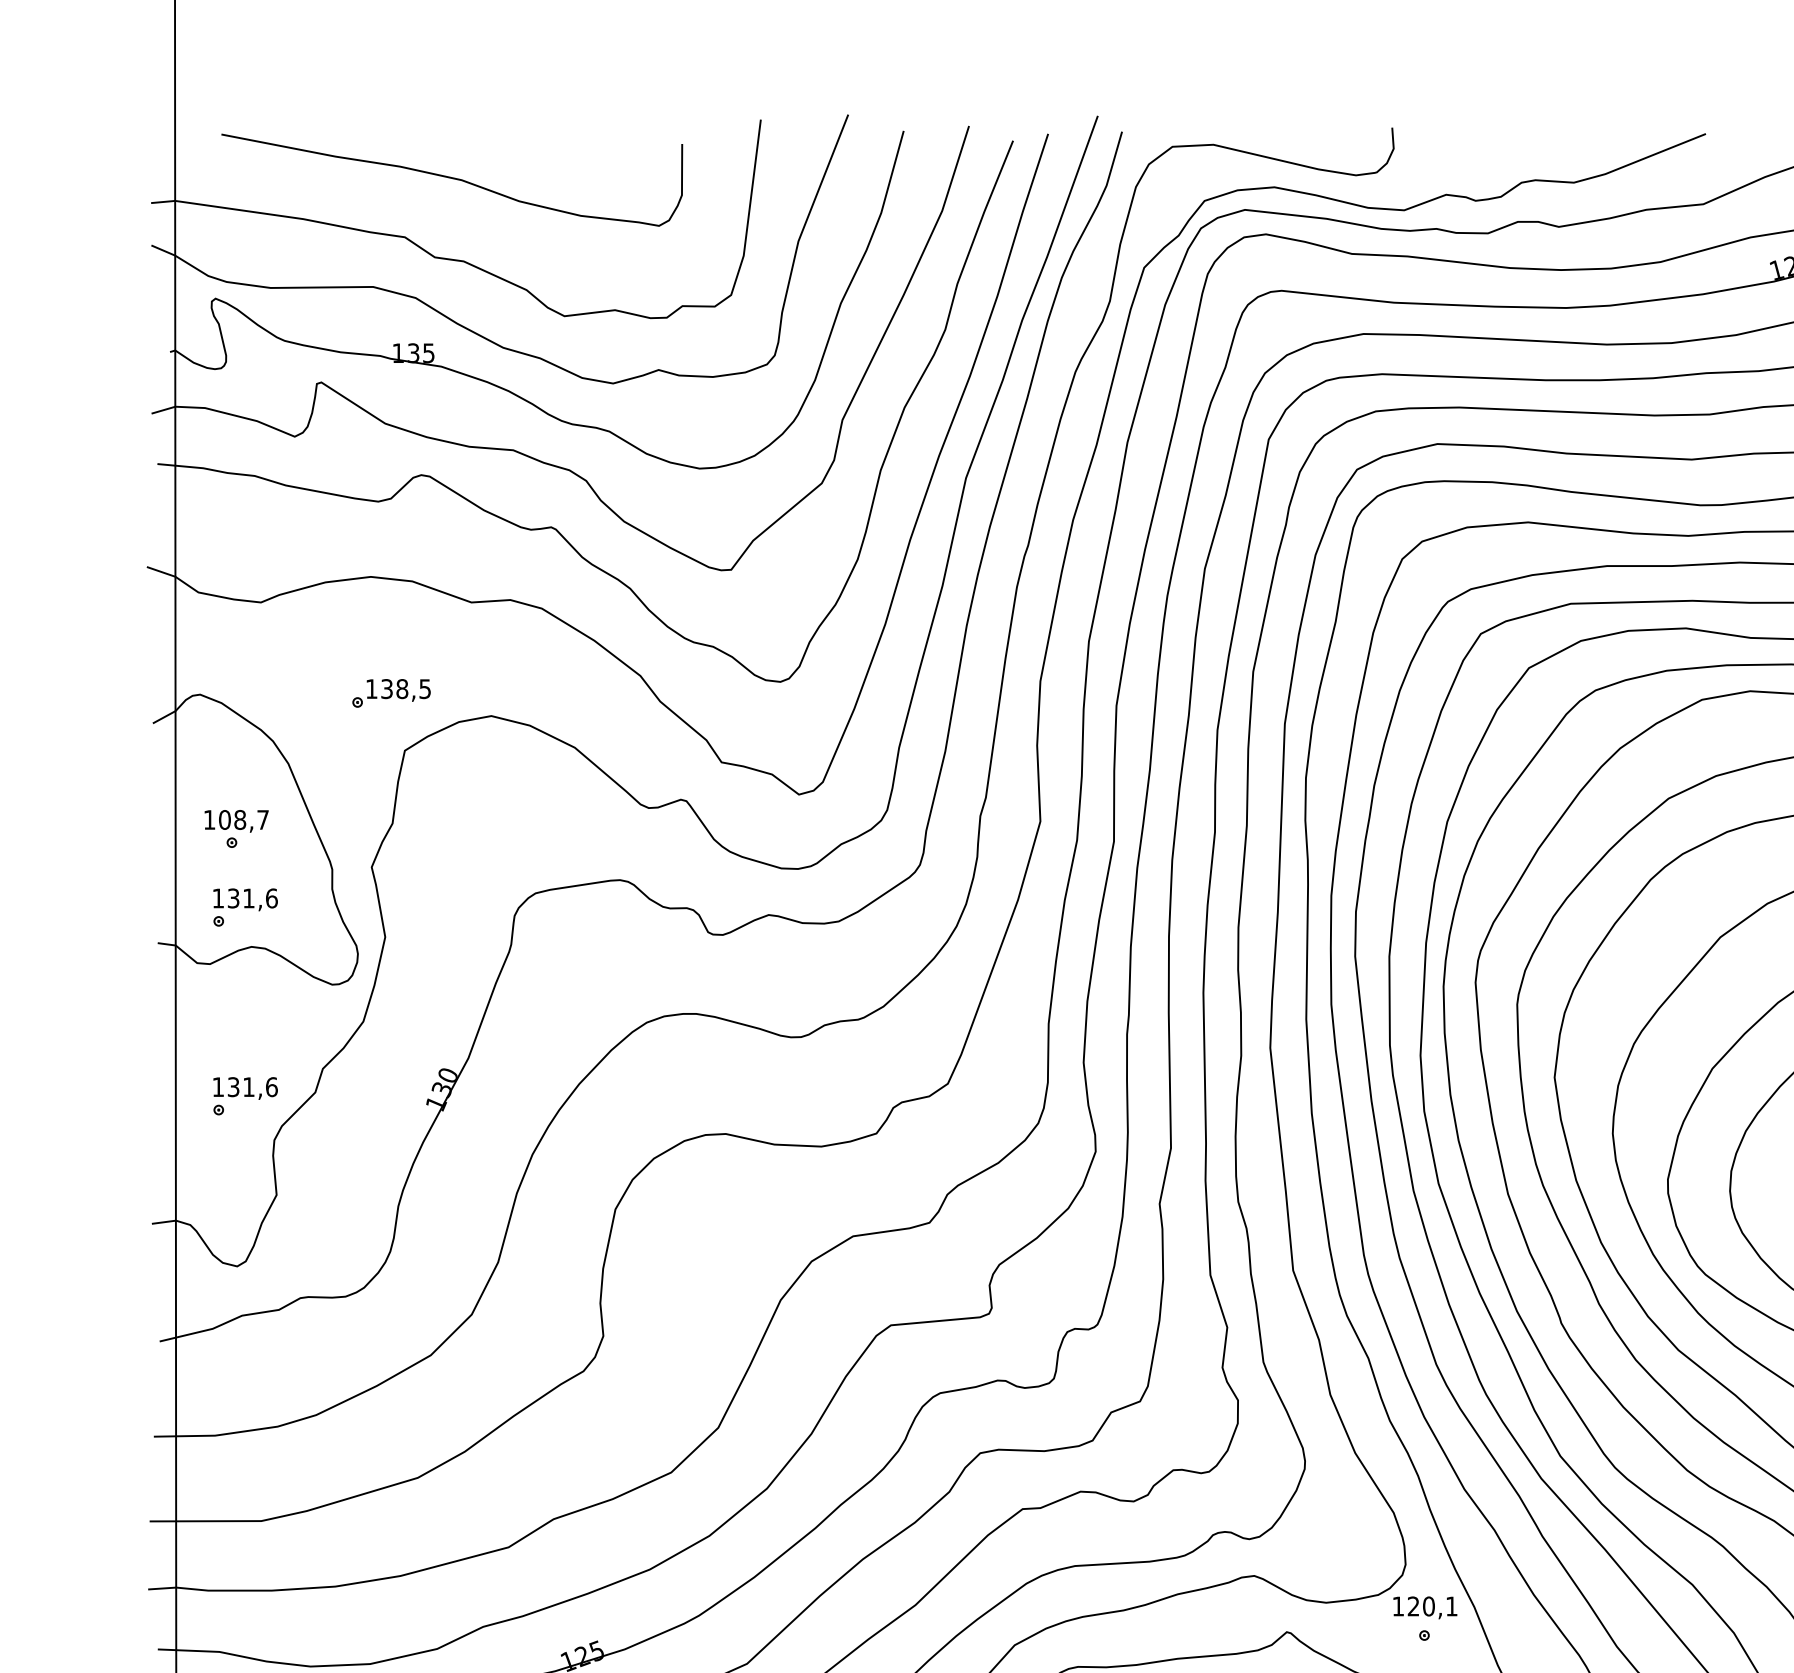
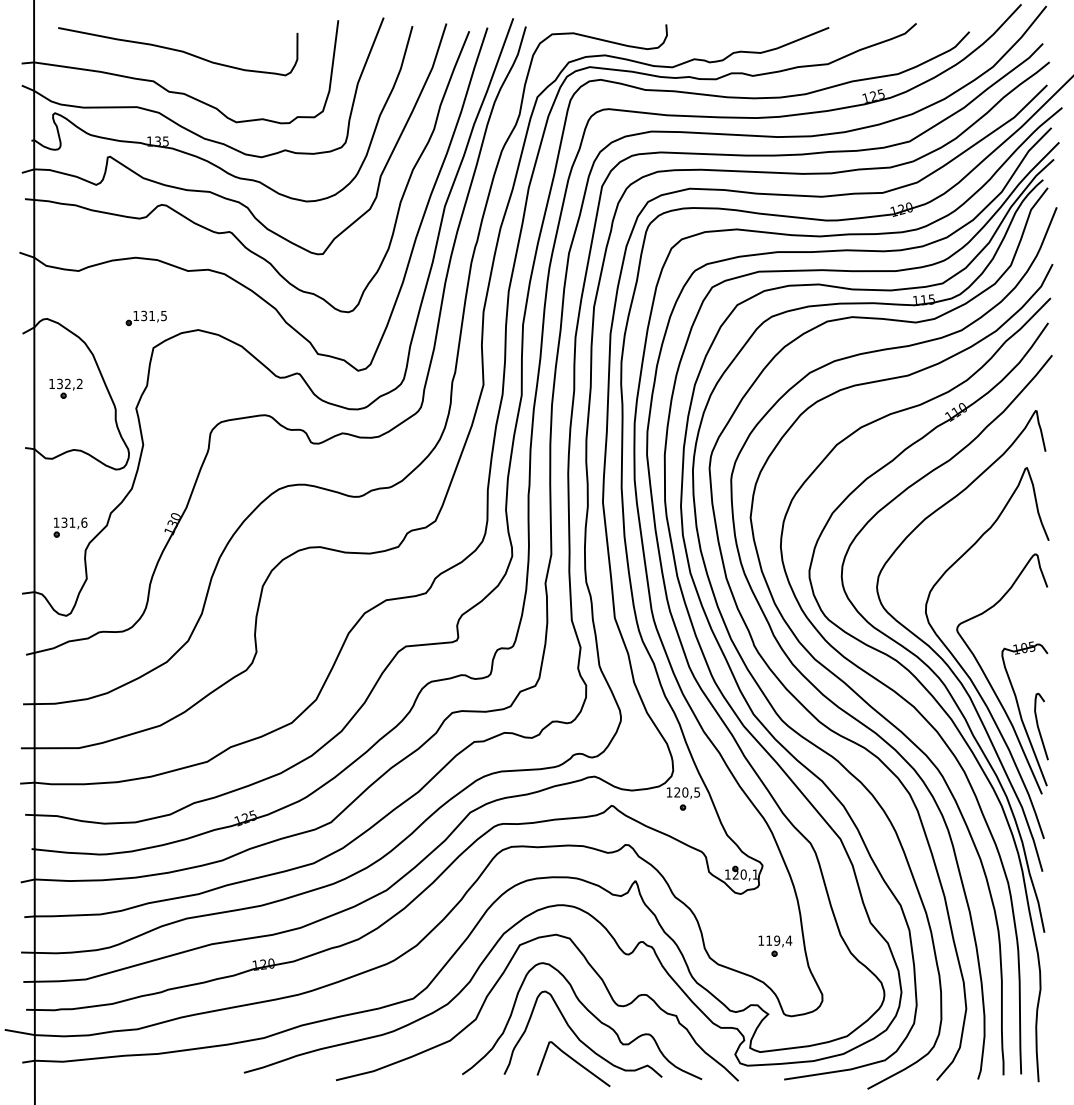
text: (403, 688) -> (152, 315), 138,5 -> 131,5
text: (243, 819) -> (69, 383), 108,7 -> 132,2
part: (245, 907) -> (70, 429), removed
text: (1452, 1606) -> (697, 792), 120,1 -> 120,5

